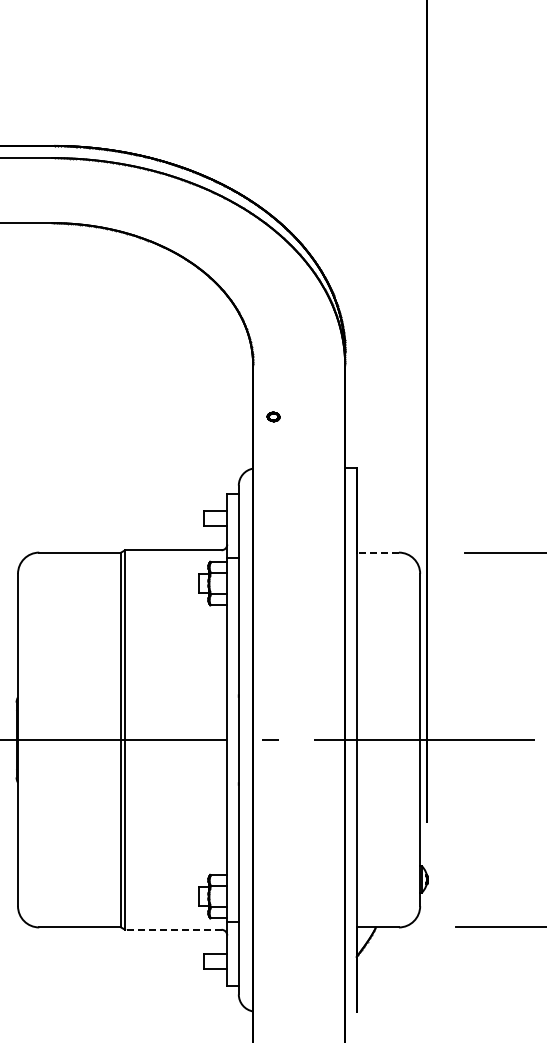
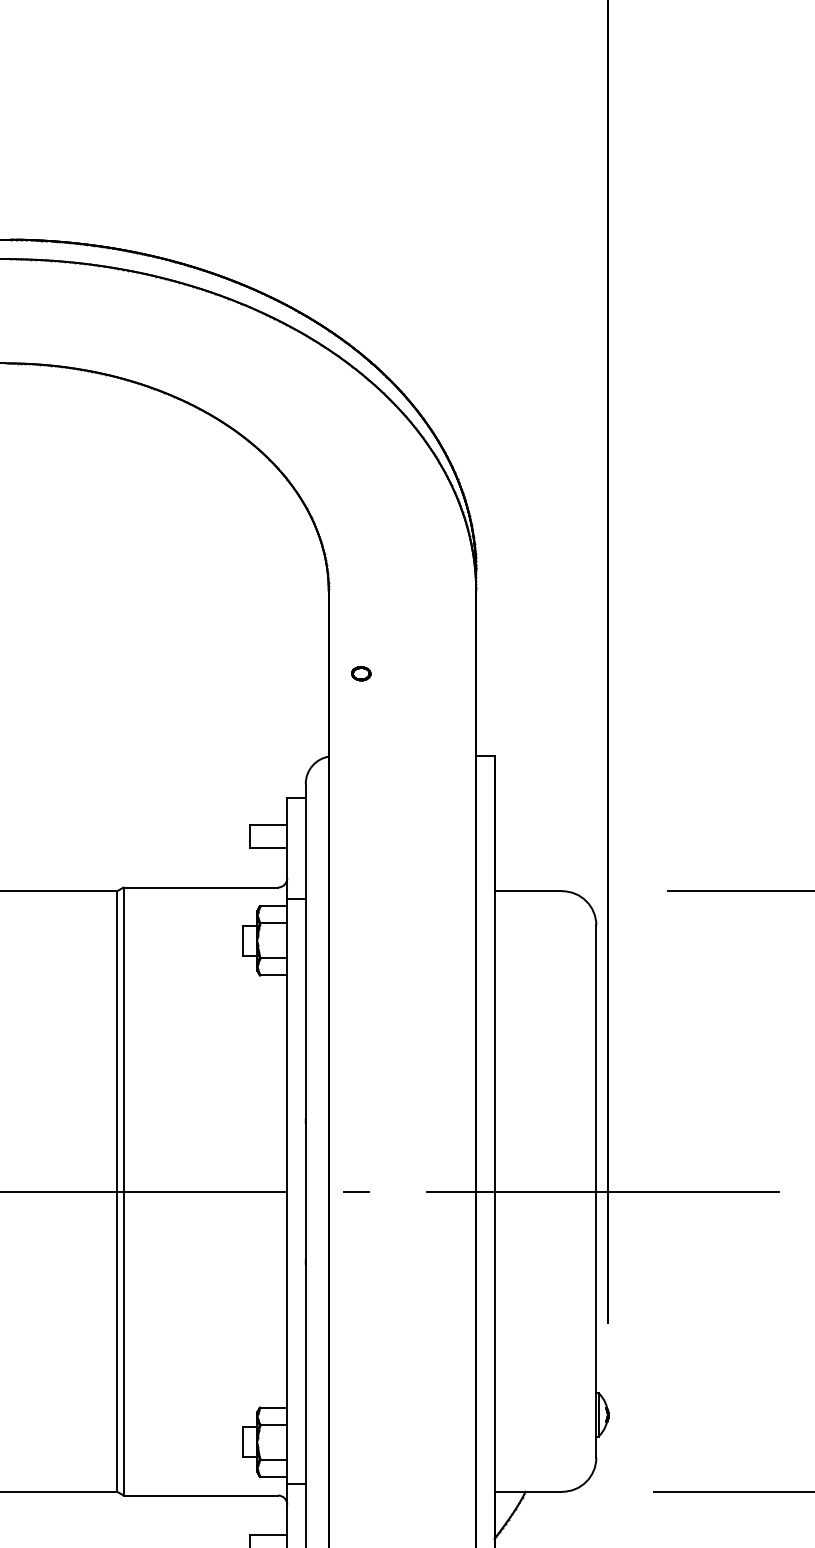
line: (377, 552) -> (527, 891), dashed -> solid
line: (172, 929) -> (199, 1495), dashed -> solid

